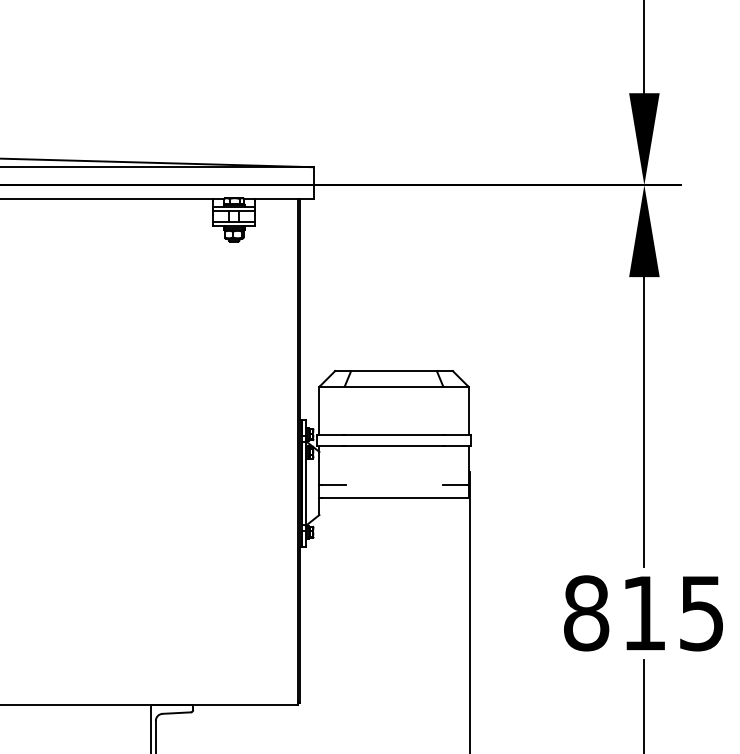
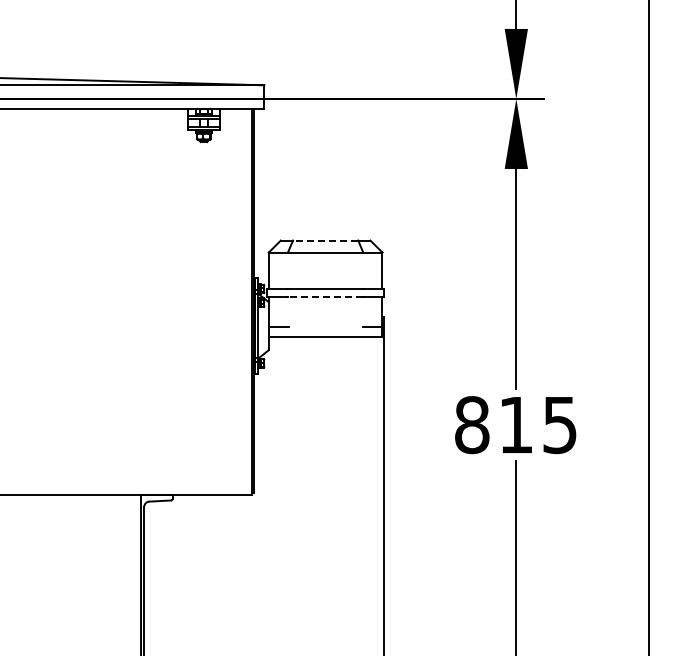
line: (393, 370) -> (325, 240), solid -> dashed
line: (393, 445) -> (325, 297), solid -> dashed

